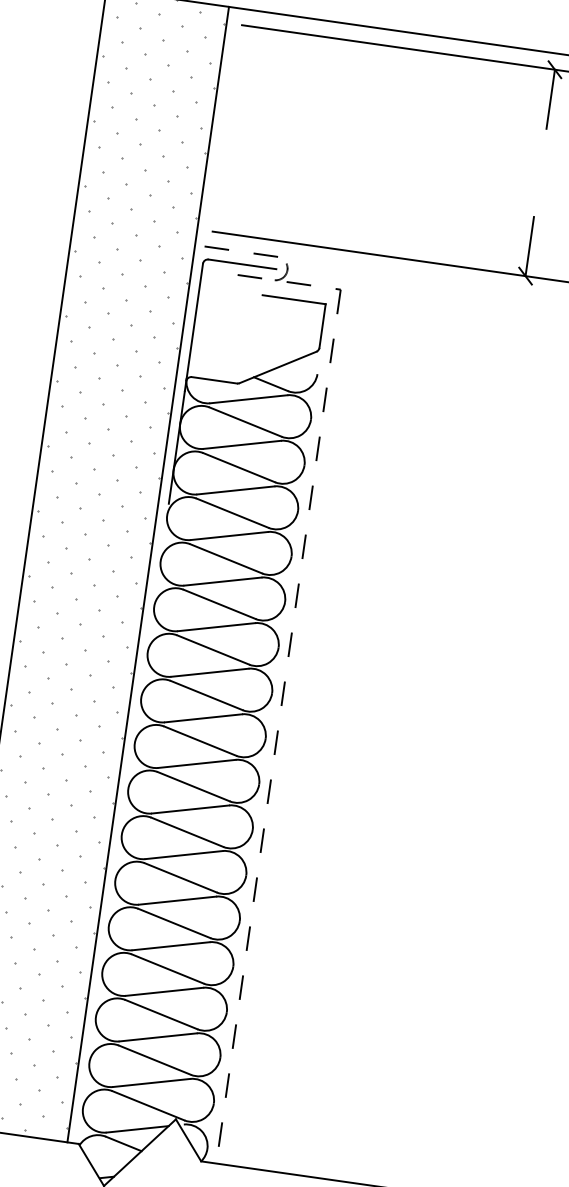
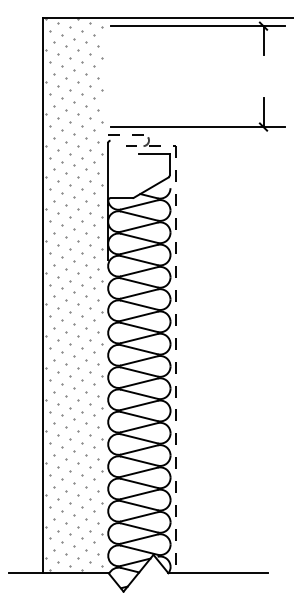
line: (241, 263) -> (126, 140), removed
line: (149, 574) -> (103, 295), removed

